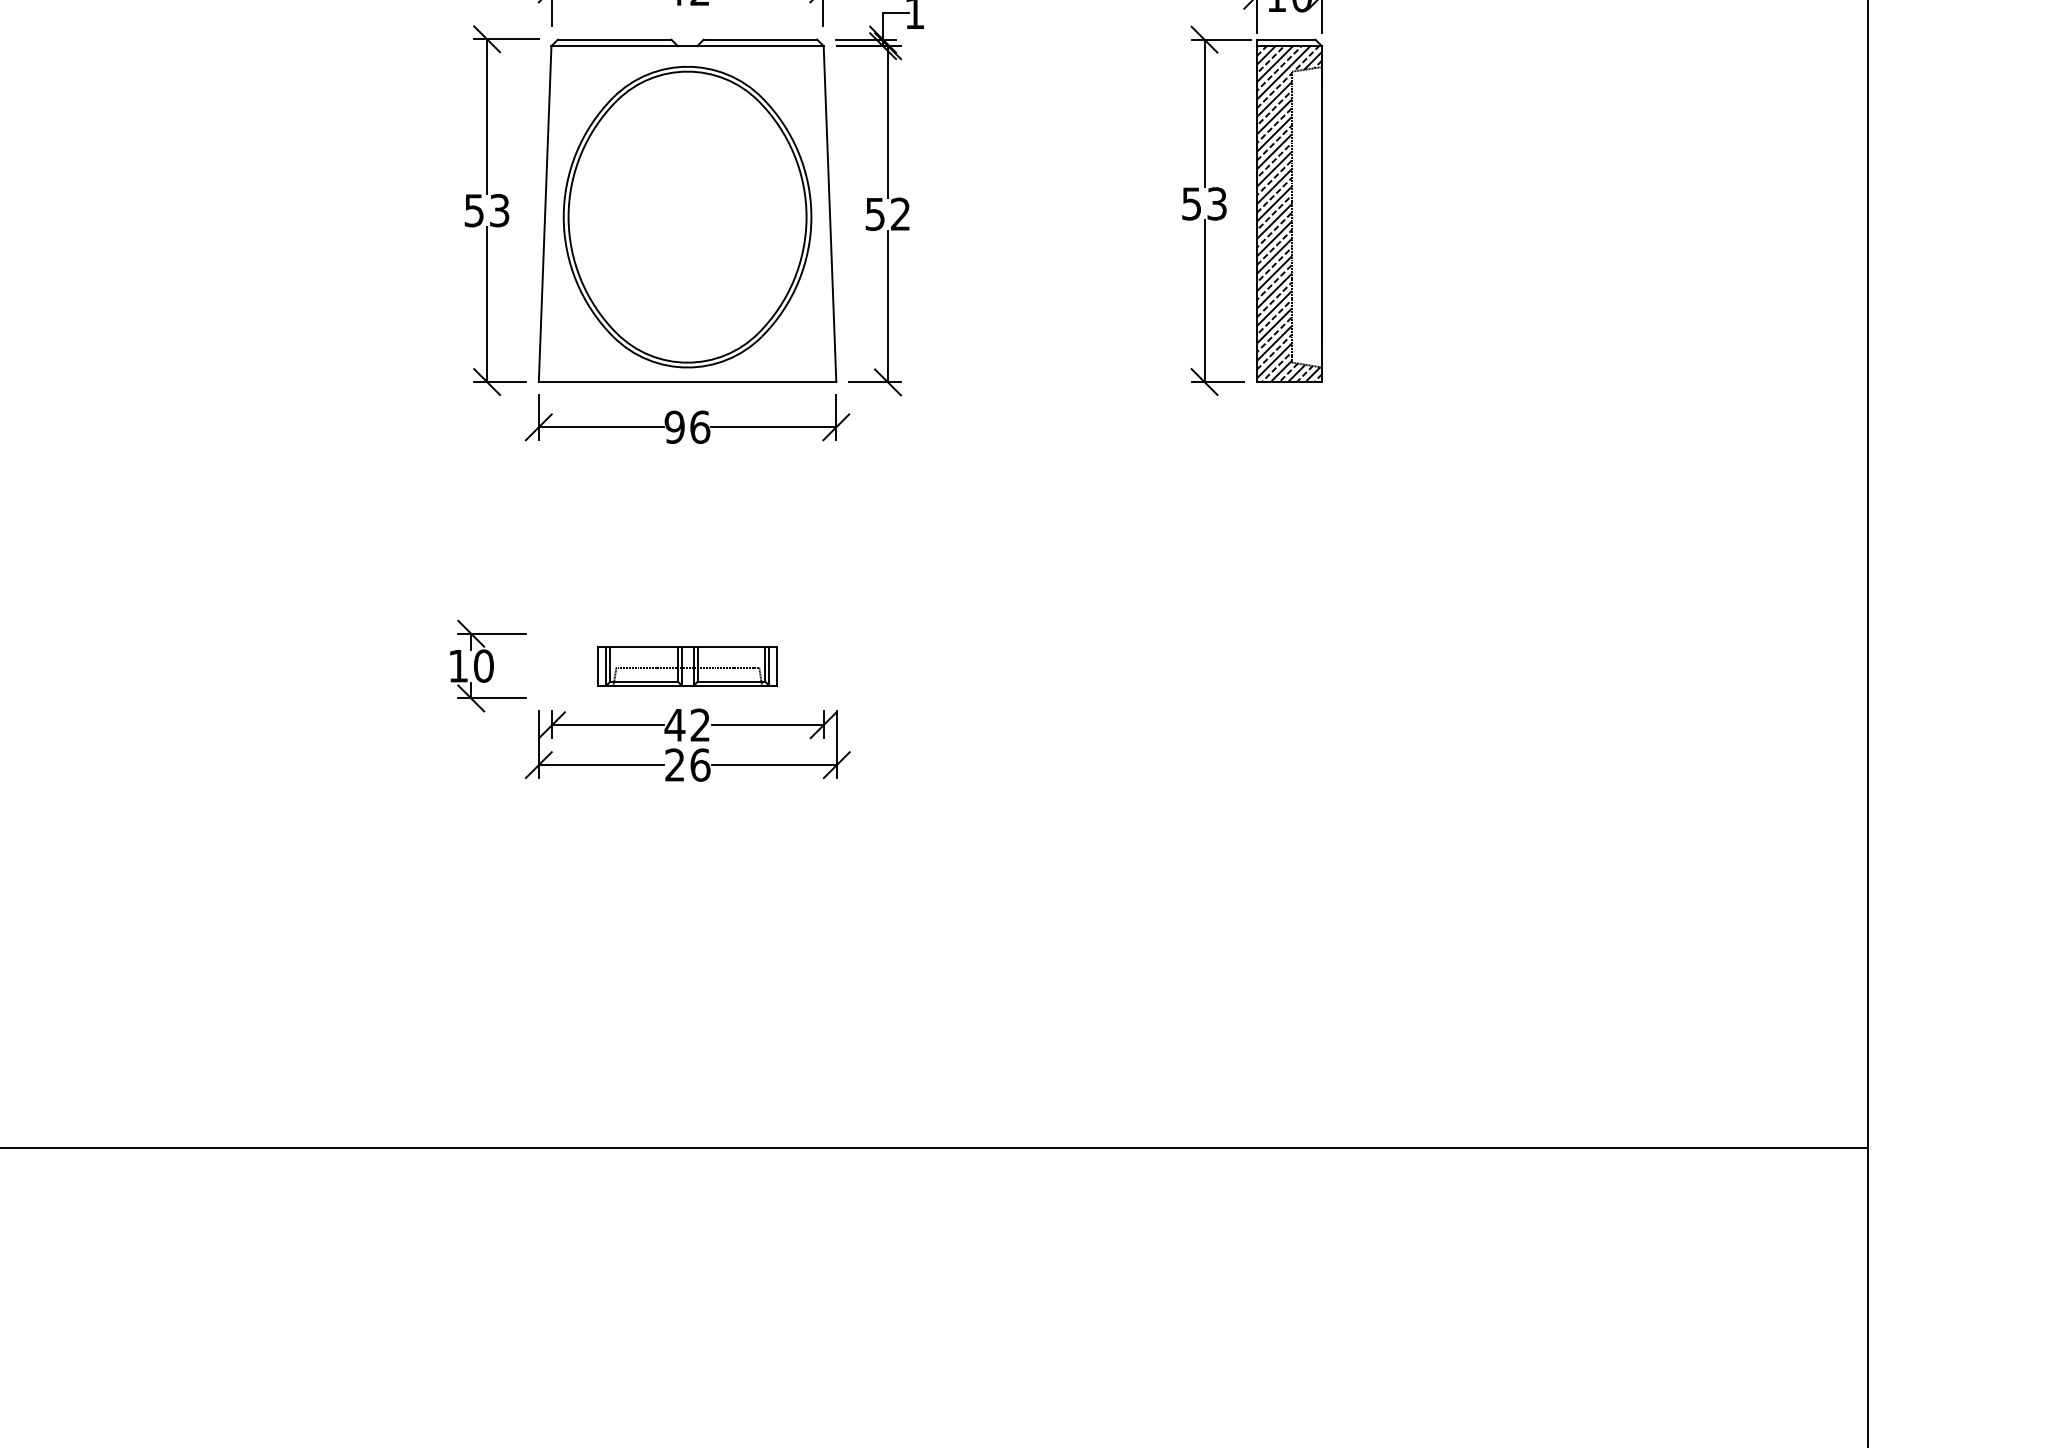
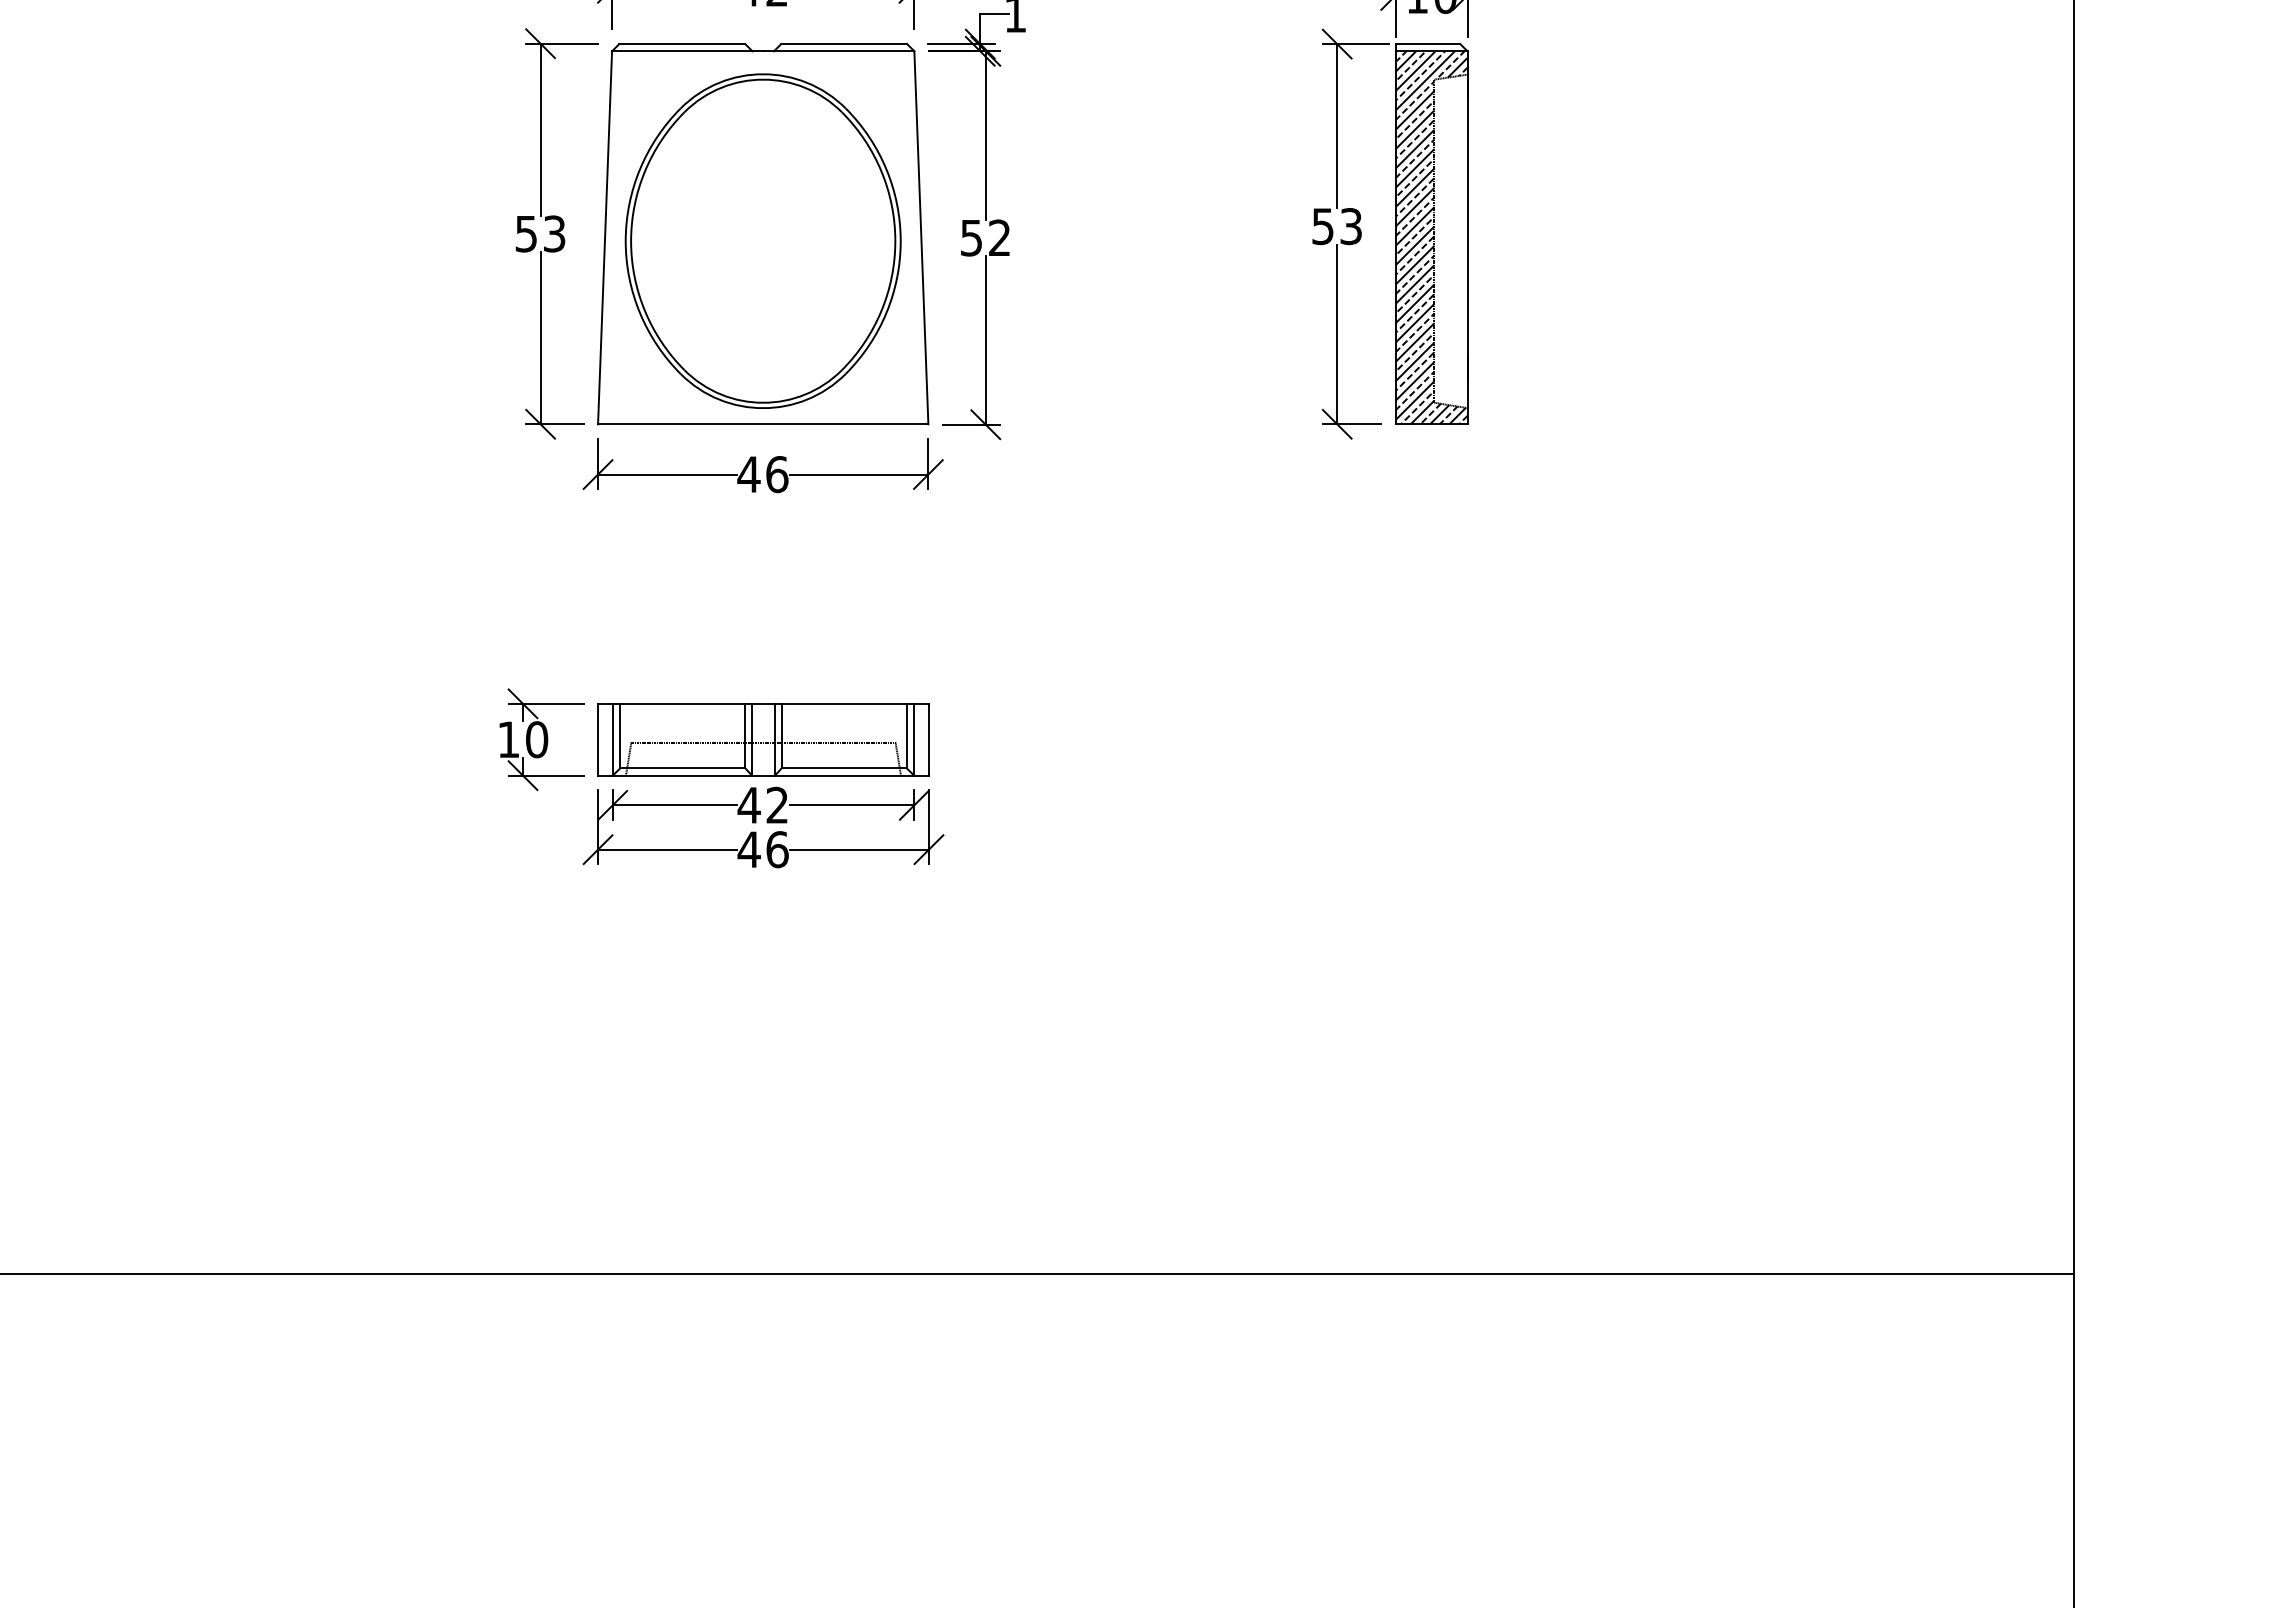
text: (674, 427) -> (748, 474), 96 -> 46
part: (687, 665) -> (763, 739), size x1.67
text: (674, 764) -> (748, 849), 26 -> 46

